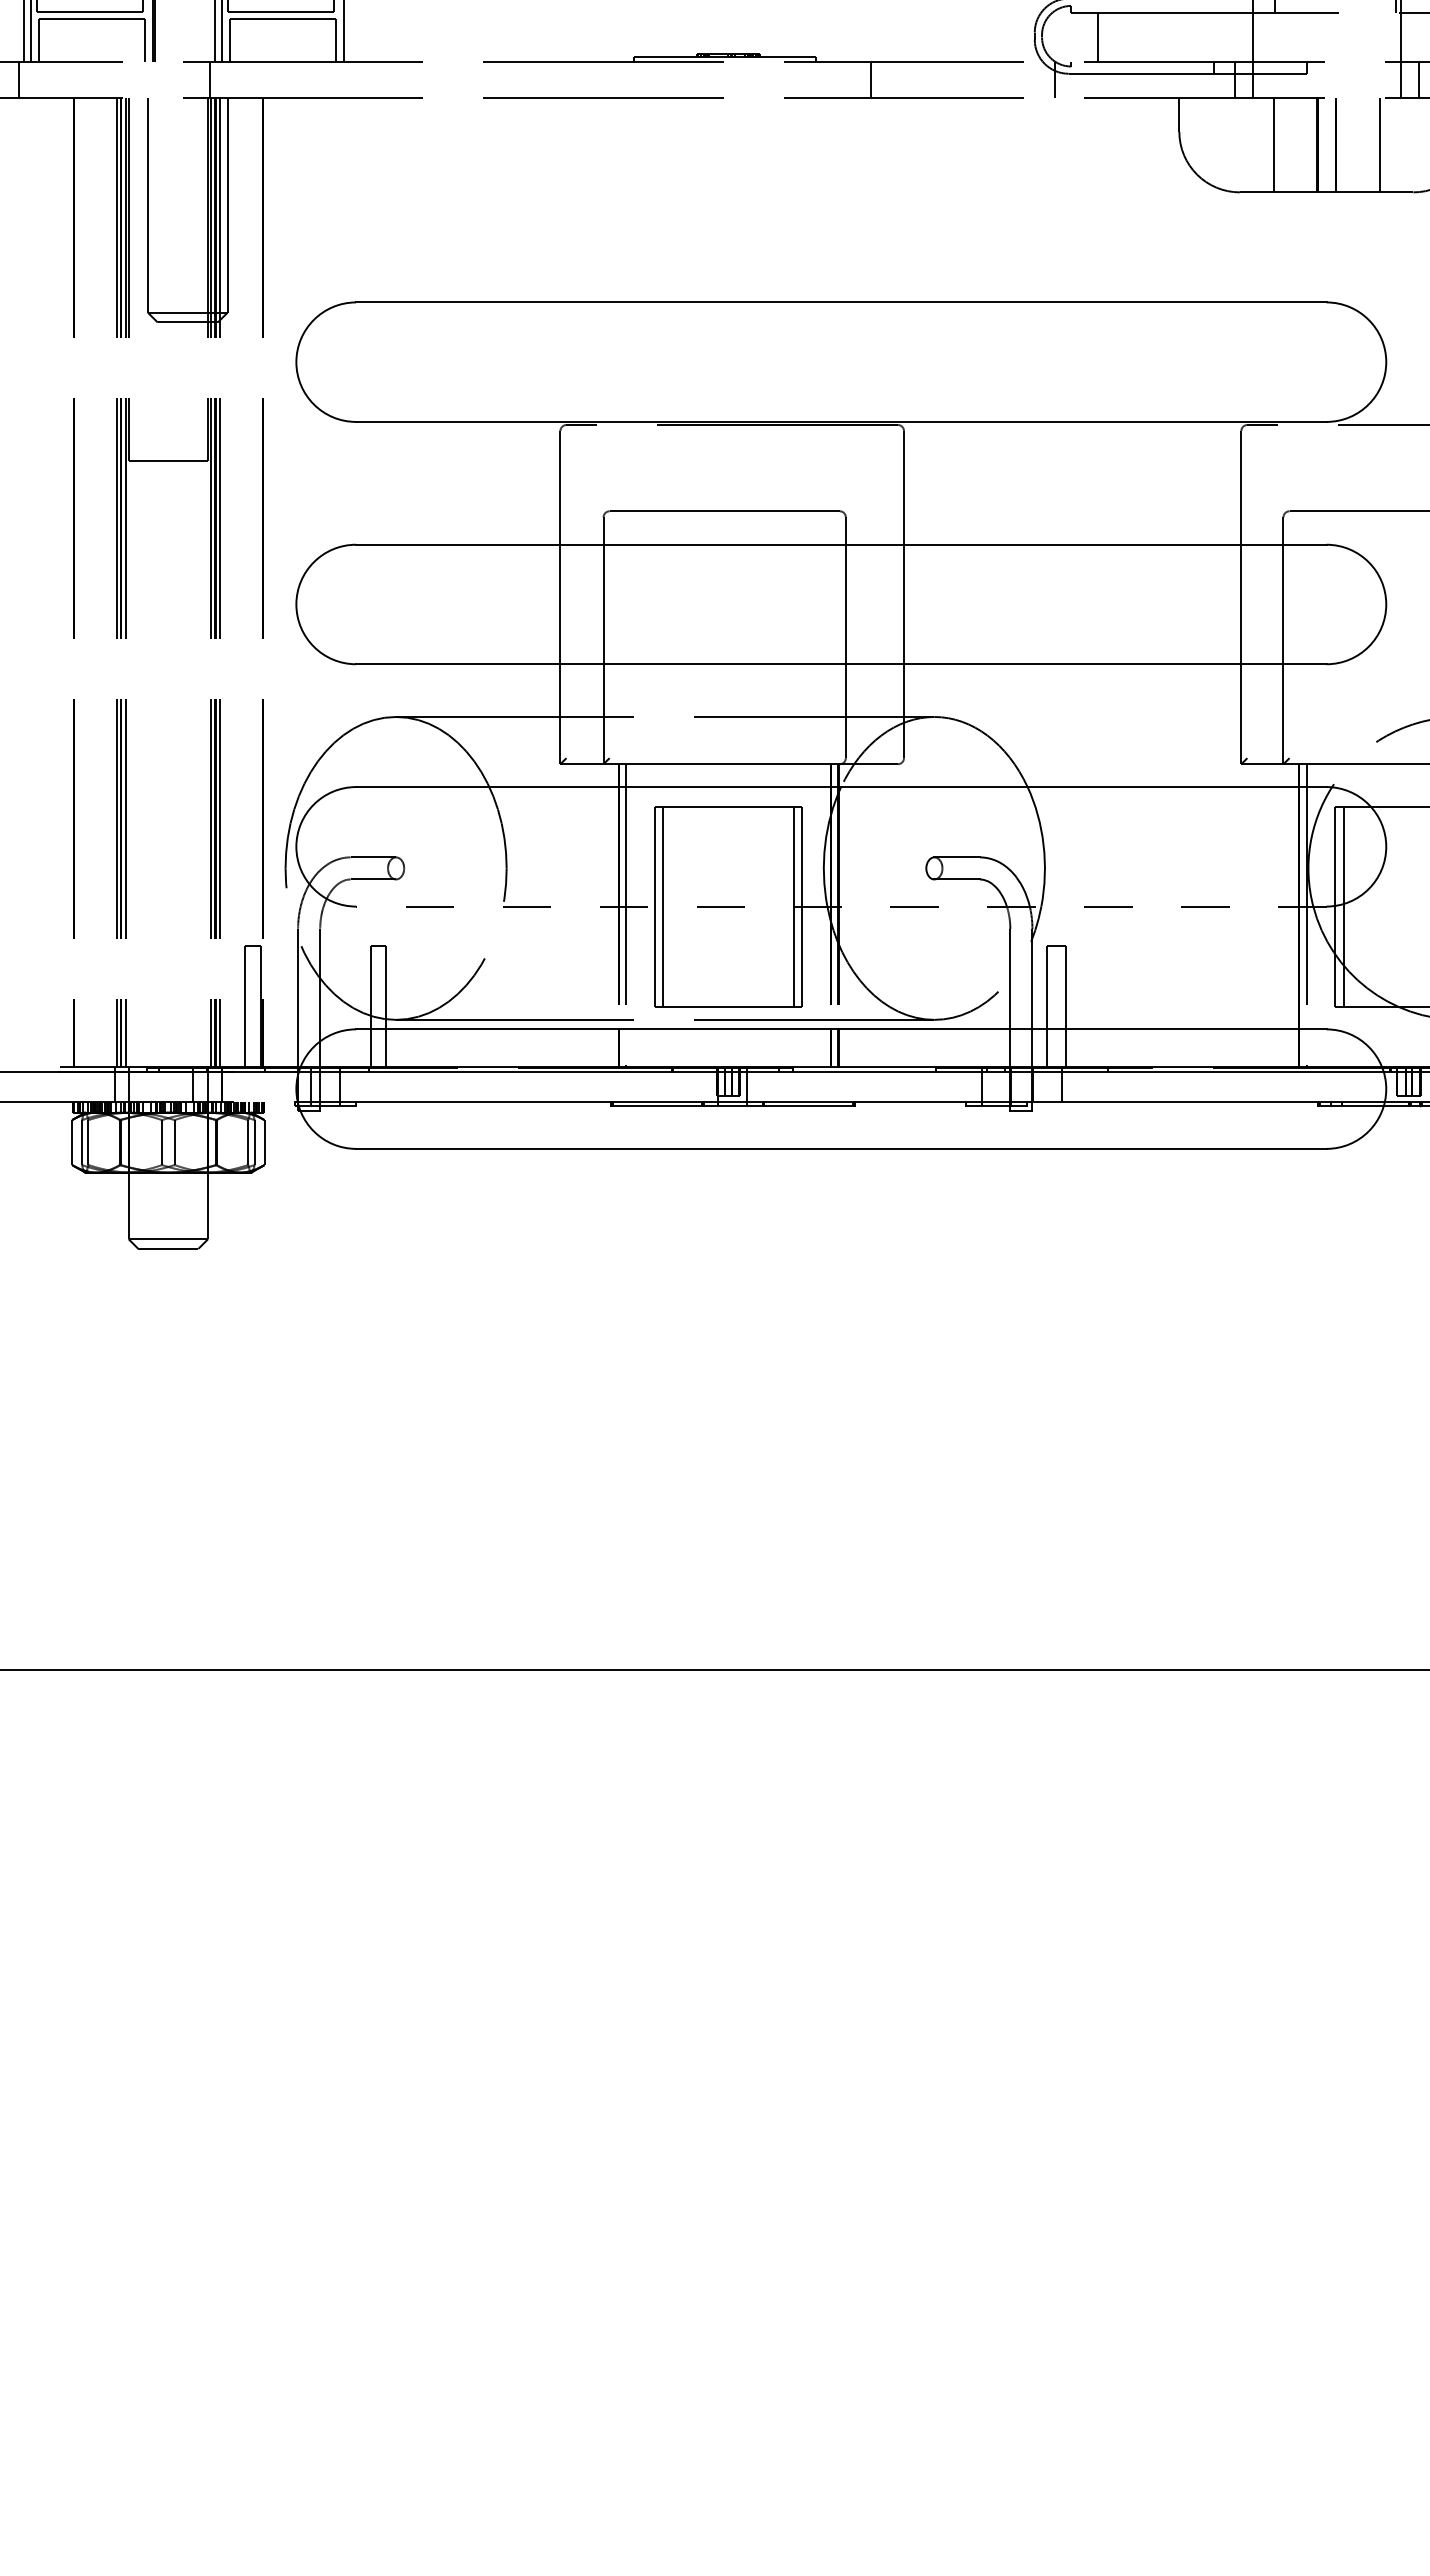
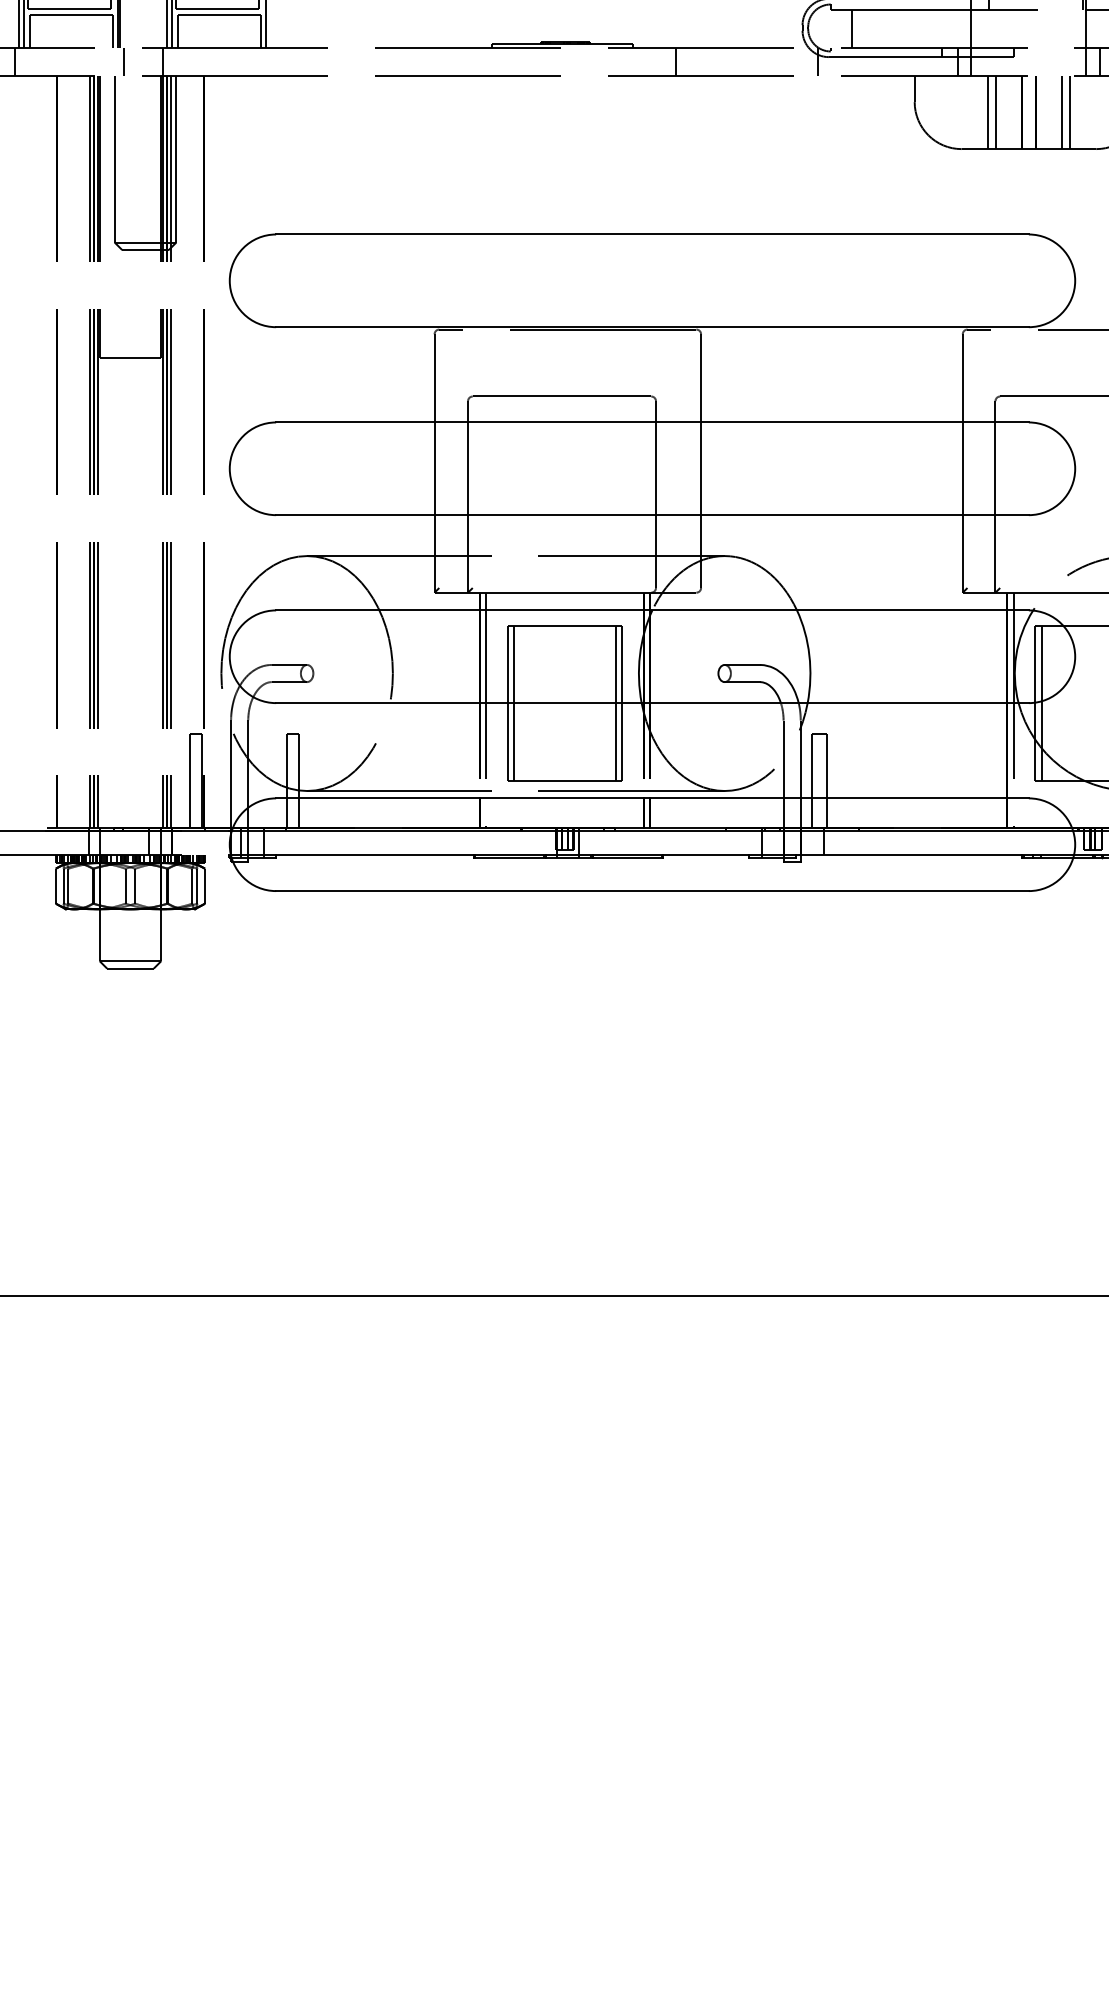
line: (159, 79) -> (123, 61), added
line: (1283, 144) -> (995, 111), added
line: (1369, 144) -> (1062, 111), added
line: (840, 906) -> (651, 703), dashed -> solid

